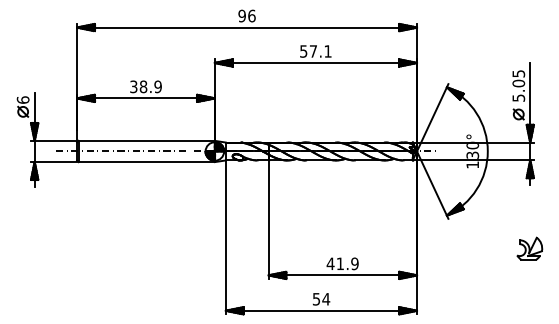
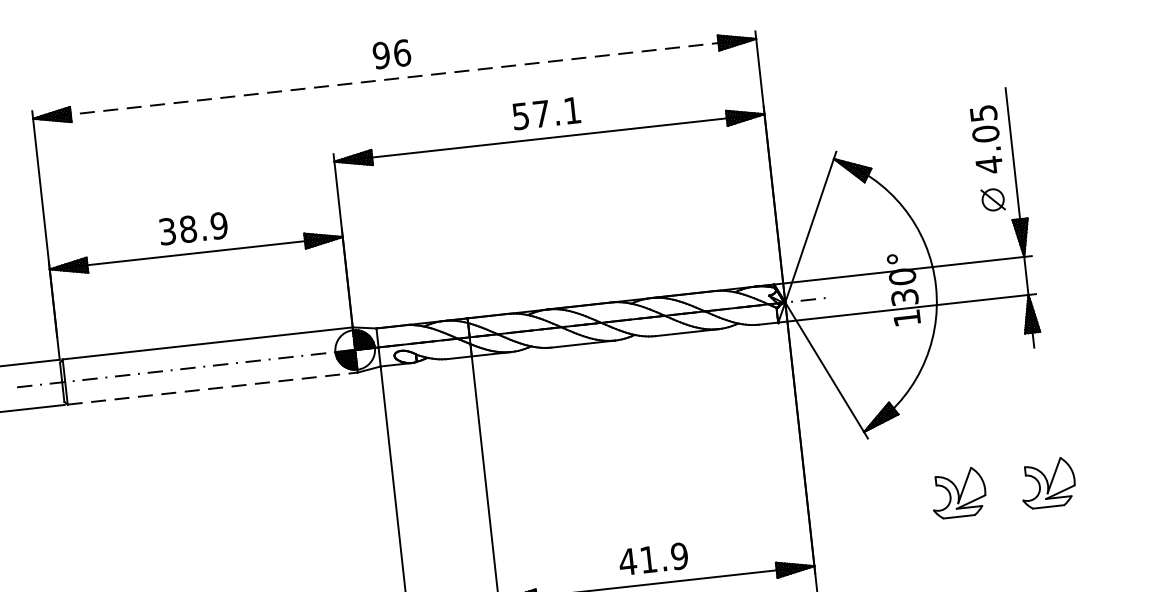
line: (247, 27) -> (395, 78), solid -> dashed
text: (518, 98) -> (988, 165), 5.05 -> 4.05
line: (147, 162) -> (214, 389), solid -> dashed
part: (487, 248) -> (958, 492), added

